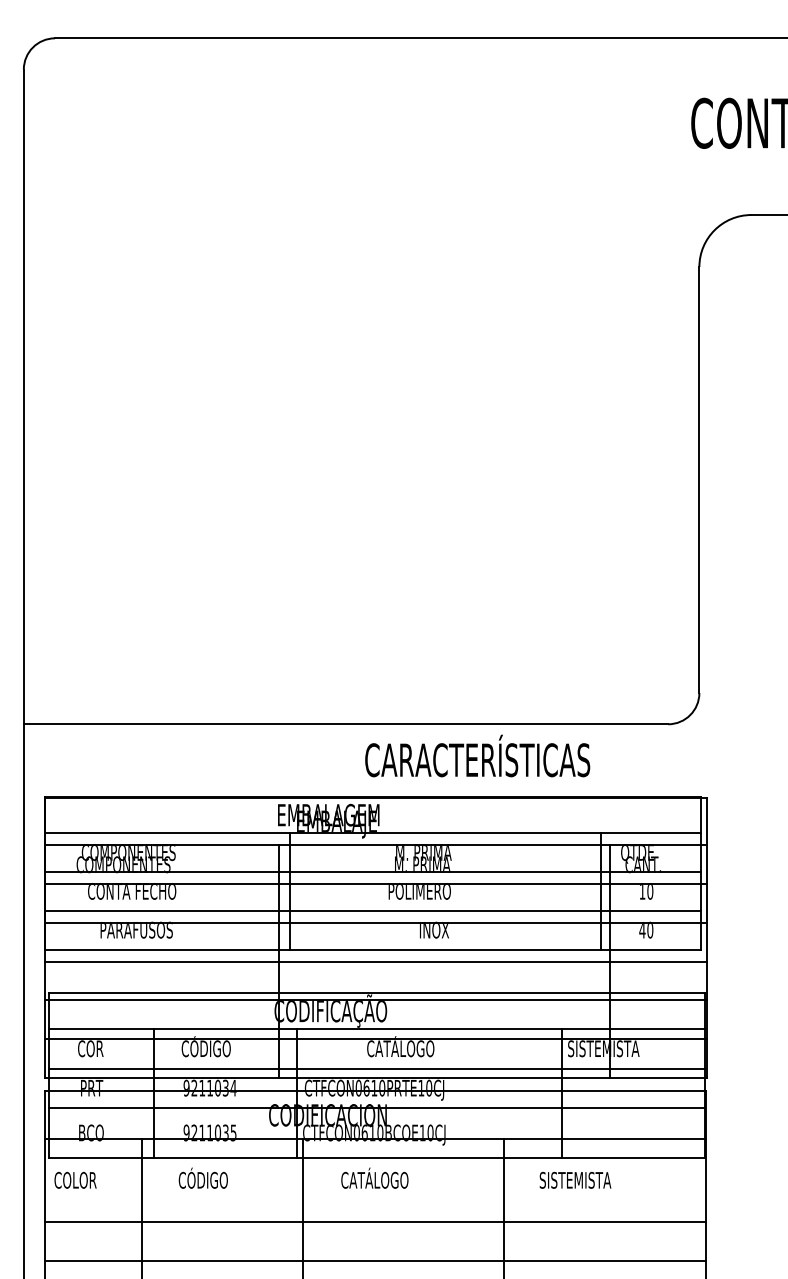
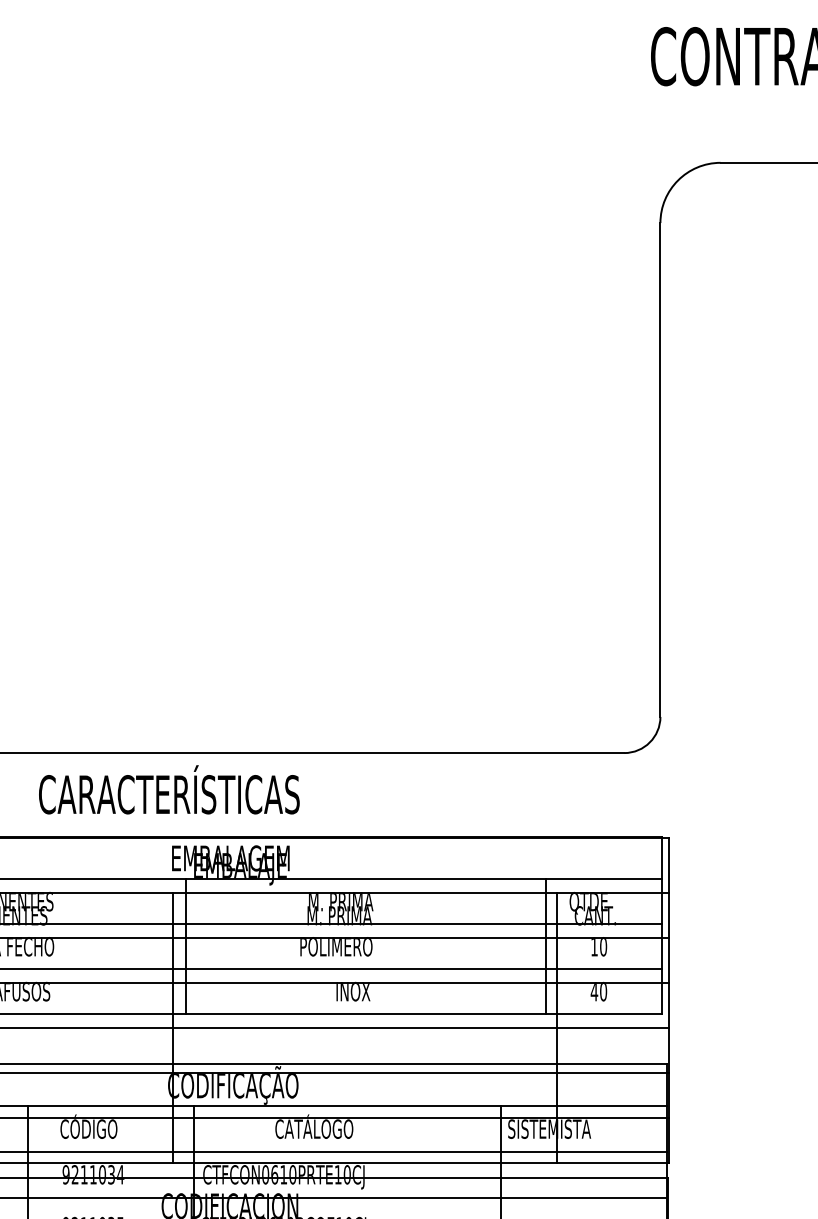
text: (477, 755) -> (169, 789), moved

